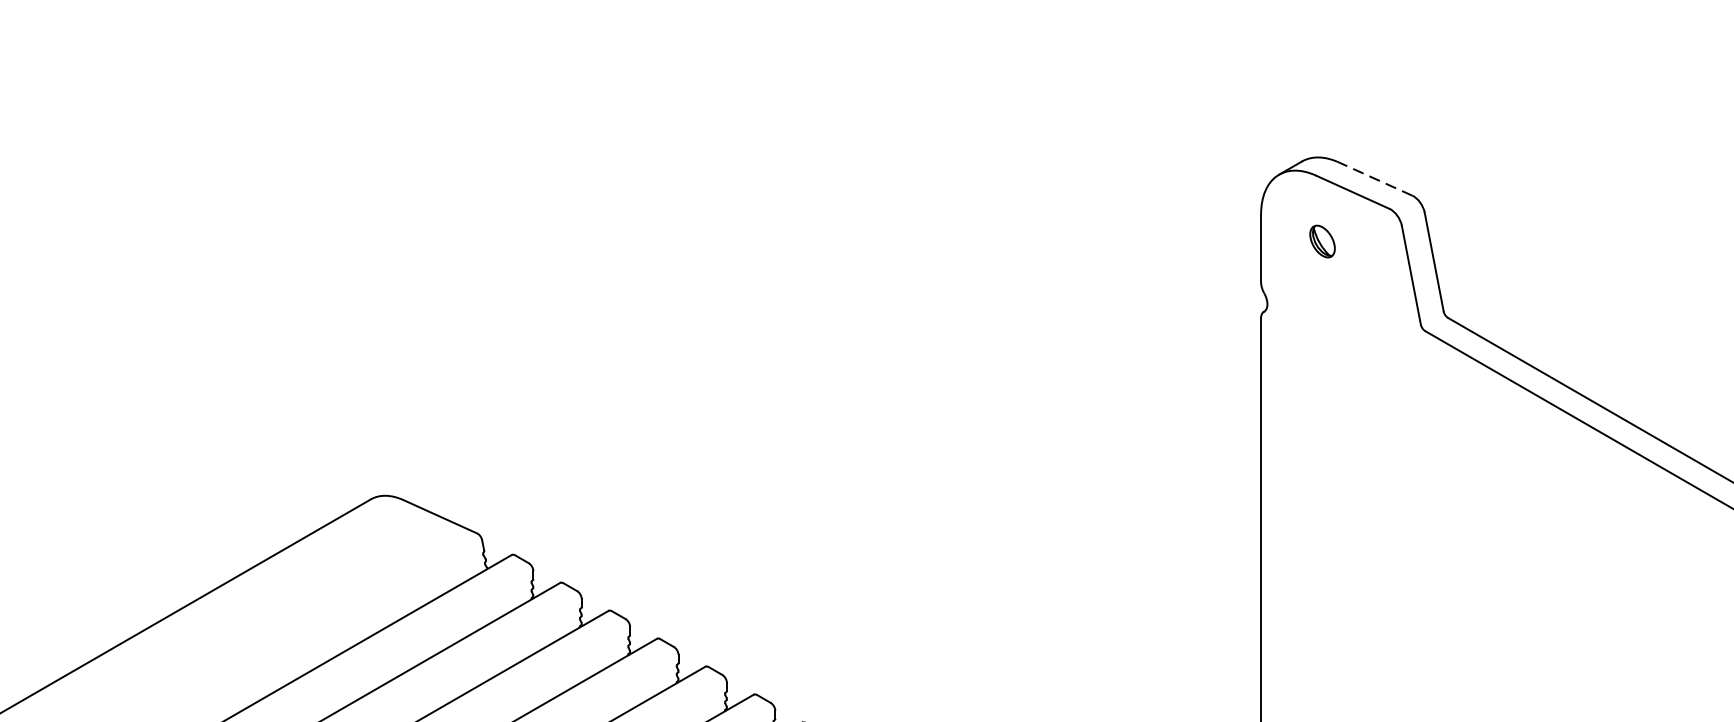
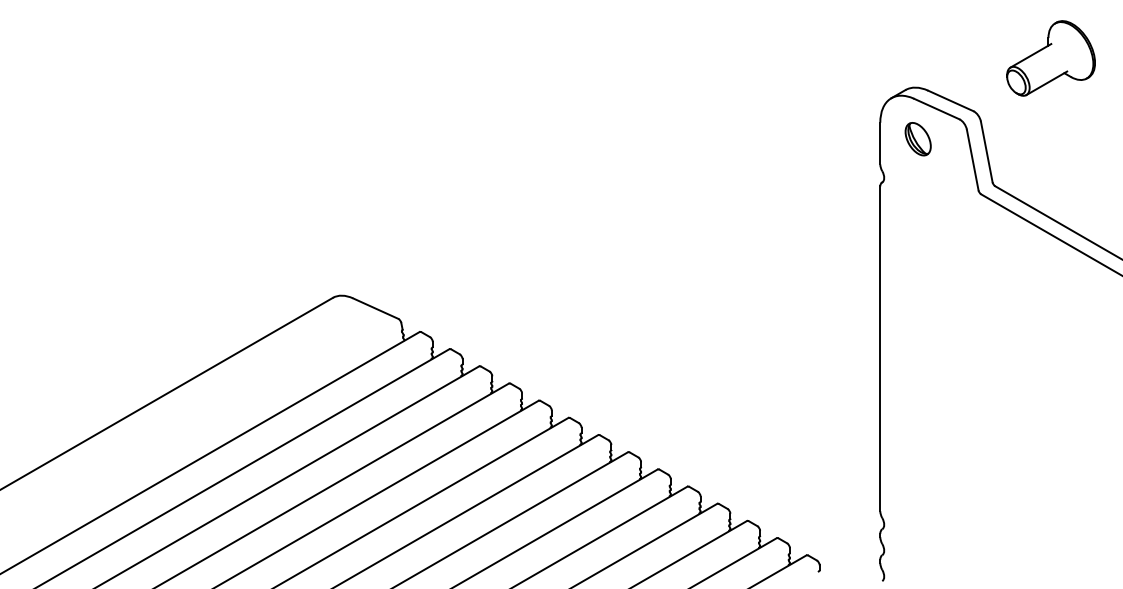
part: (1537, 110) -> (1050, 58), added
line: (1375, 178) -> (950, 100), dashed -> solid
part: (1321, 241) -> (917, 139), size x1.67

